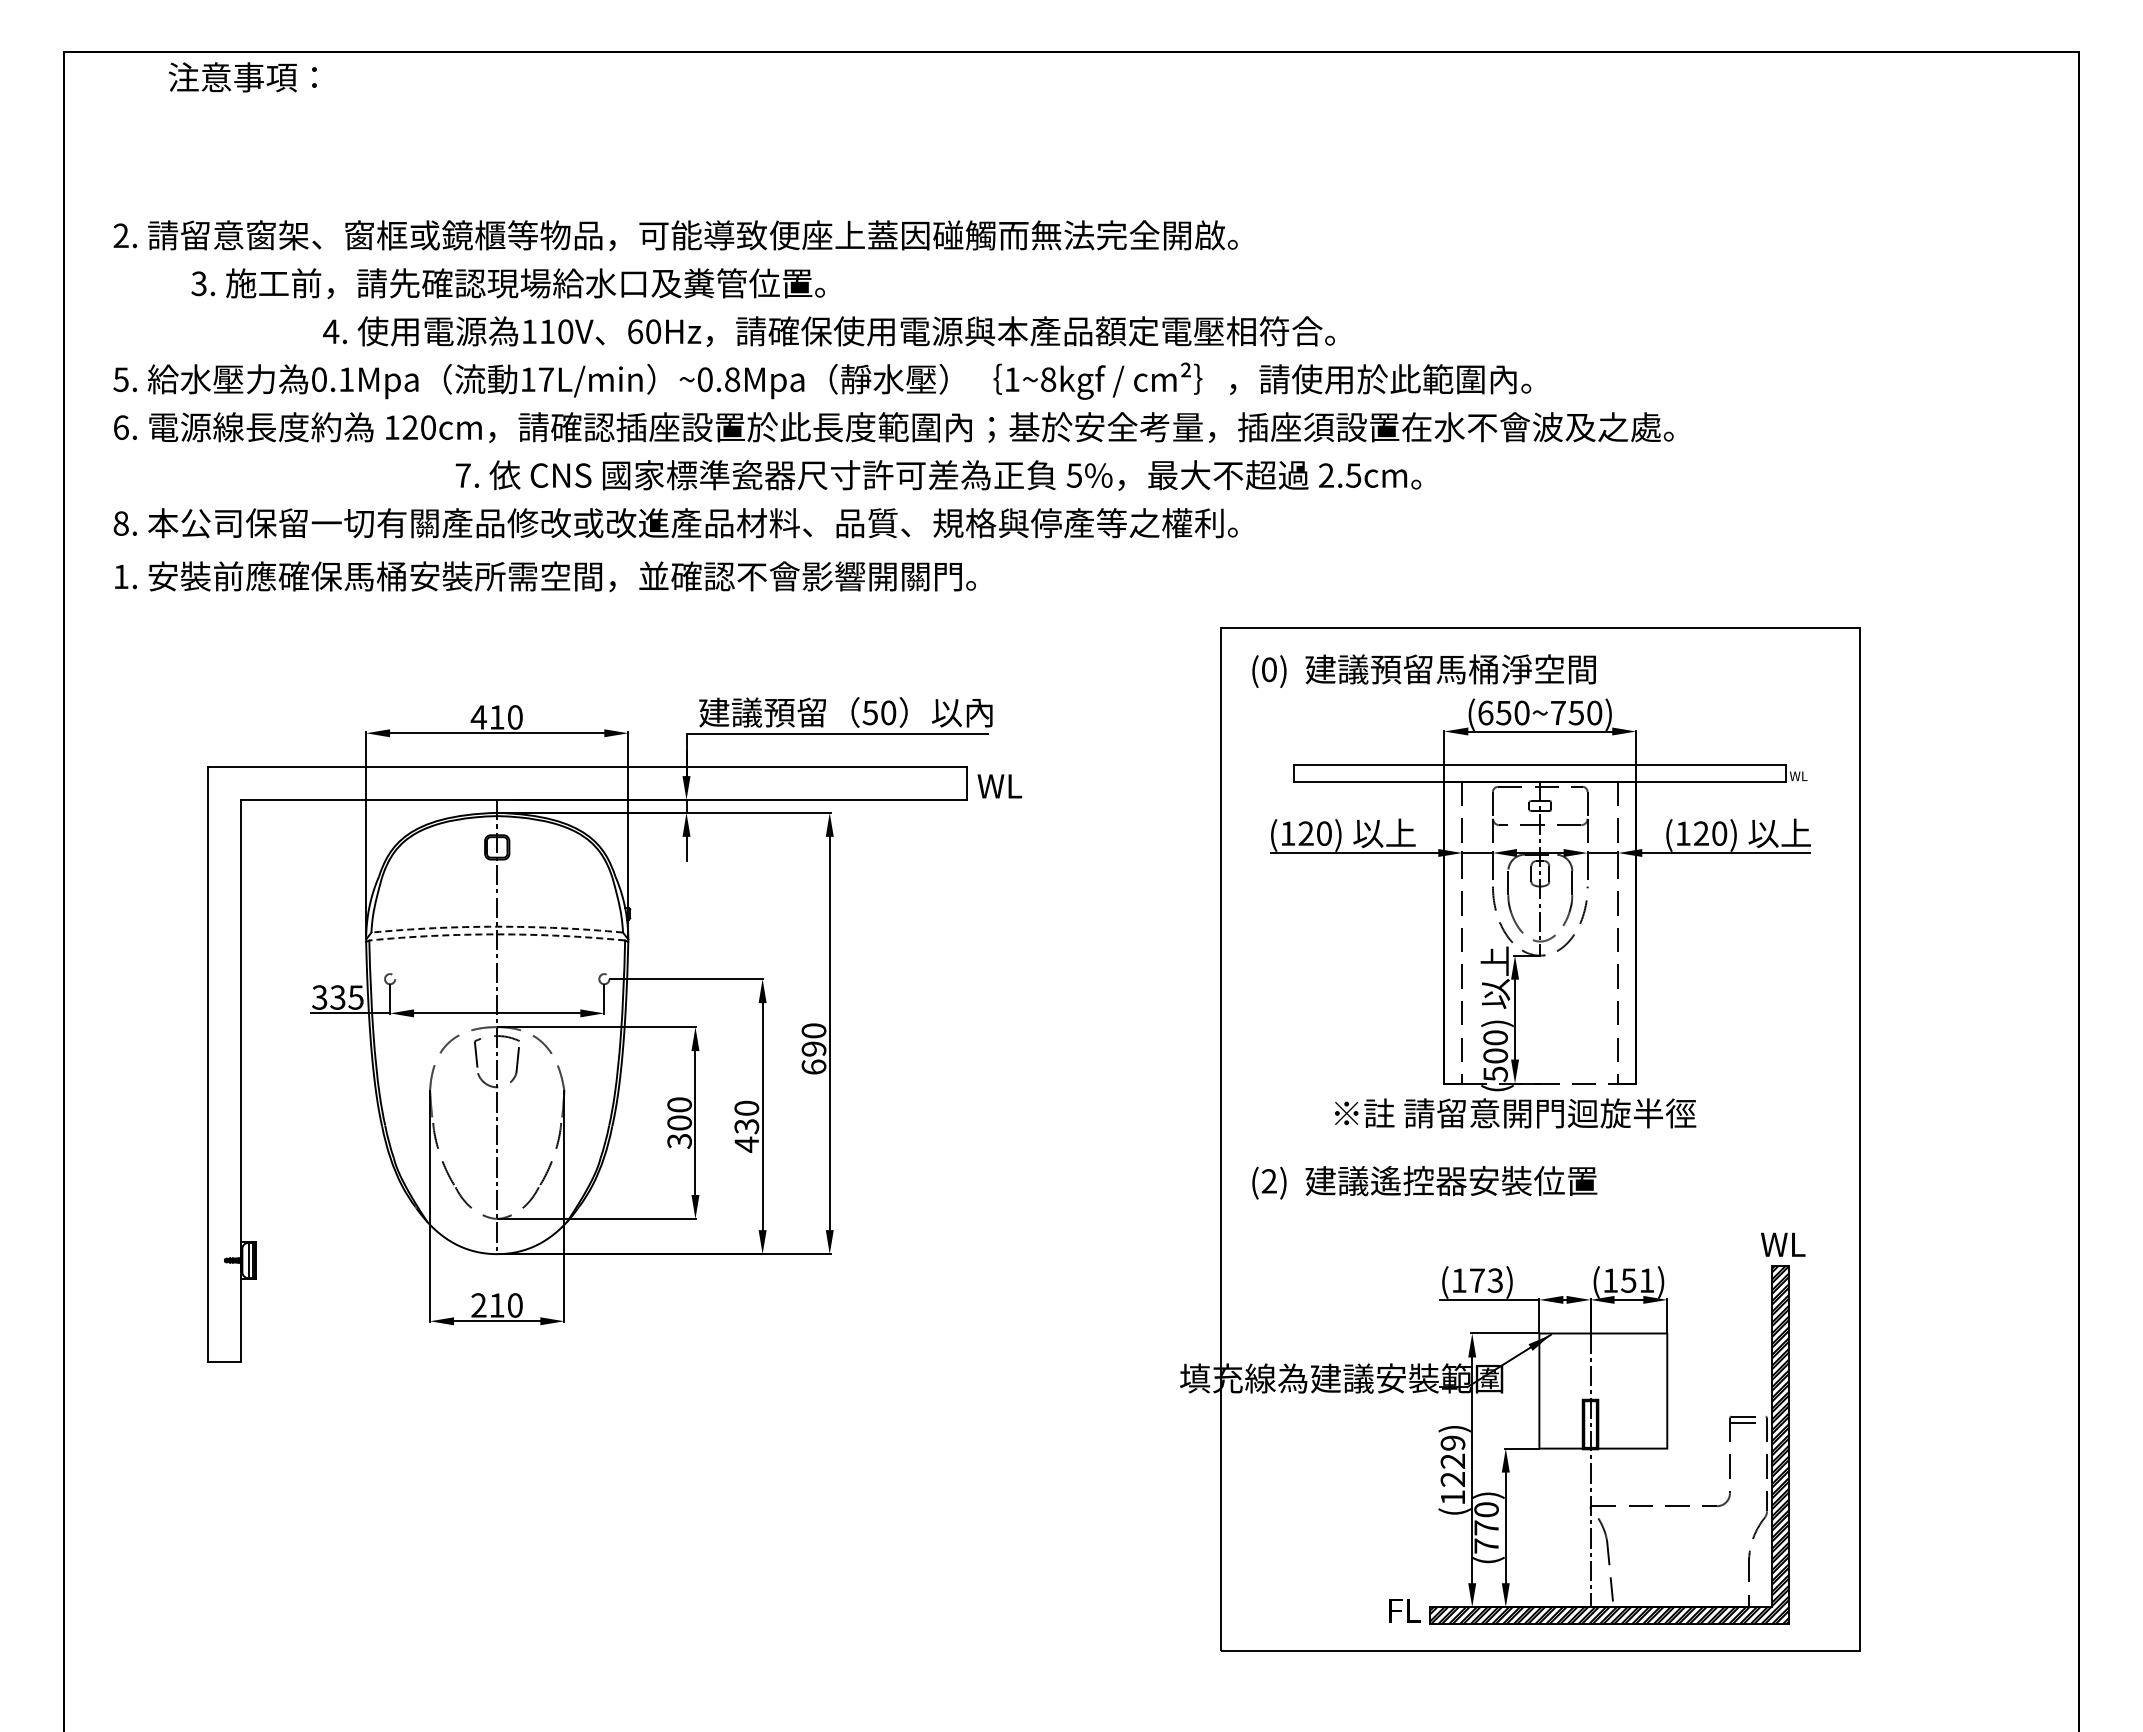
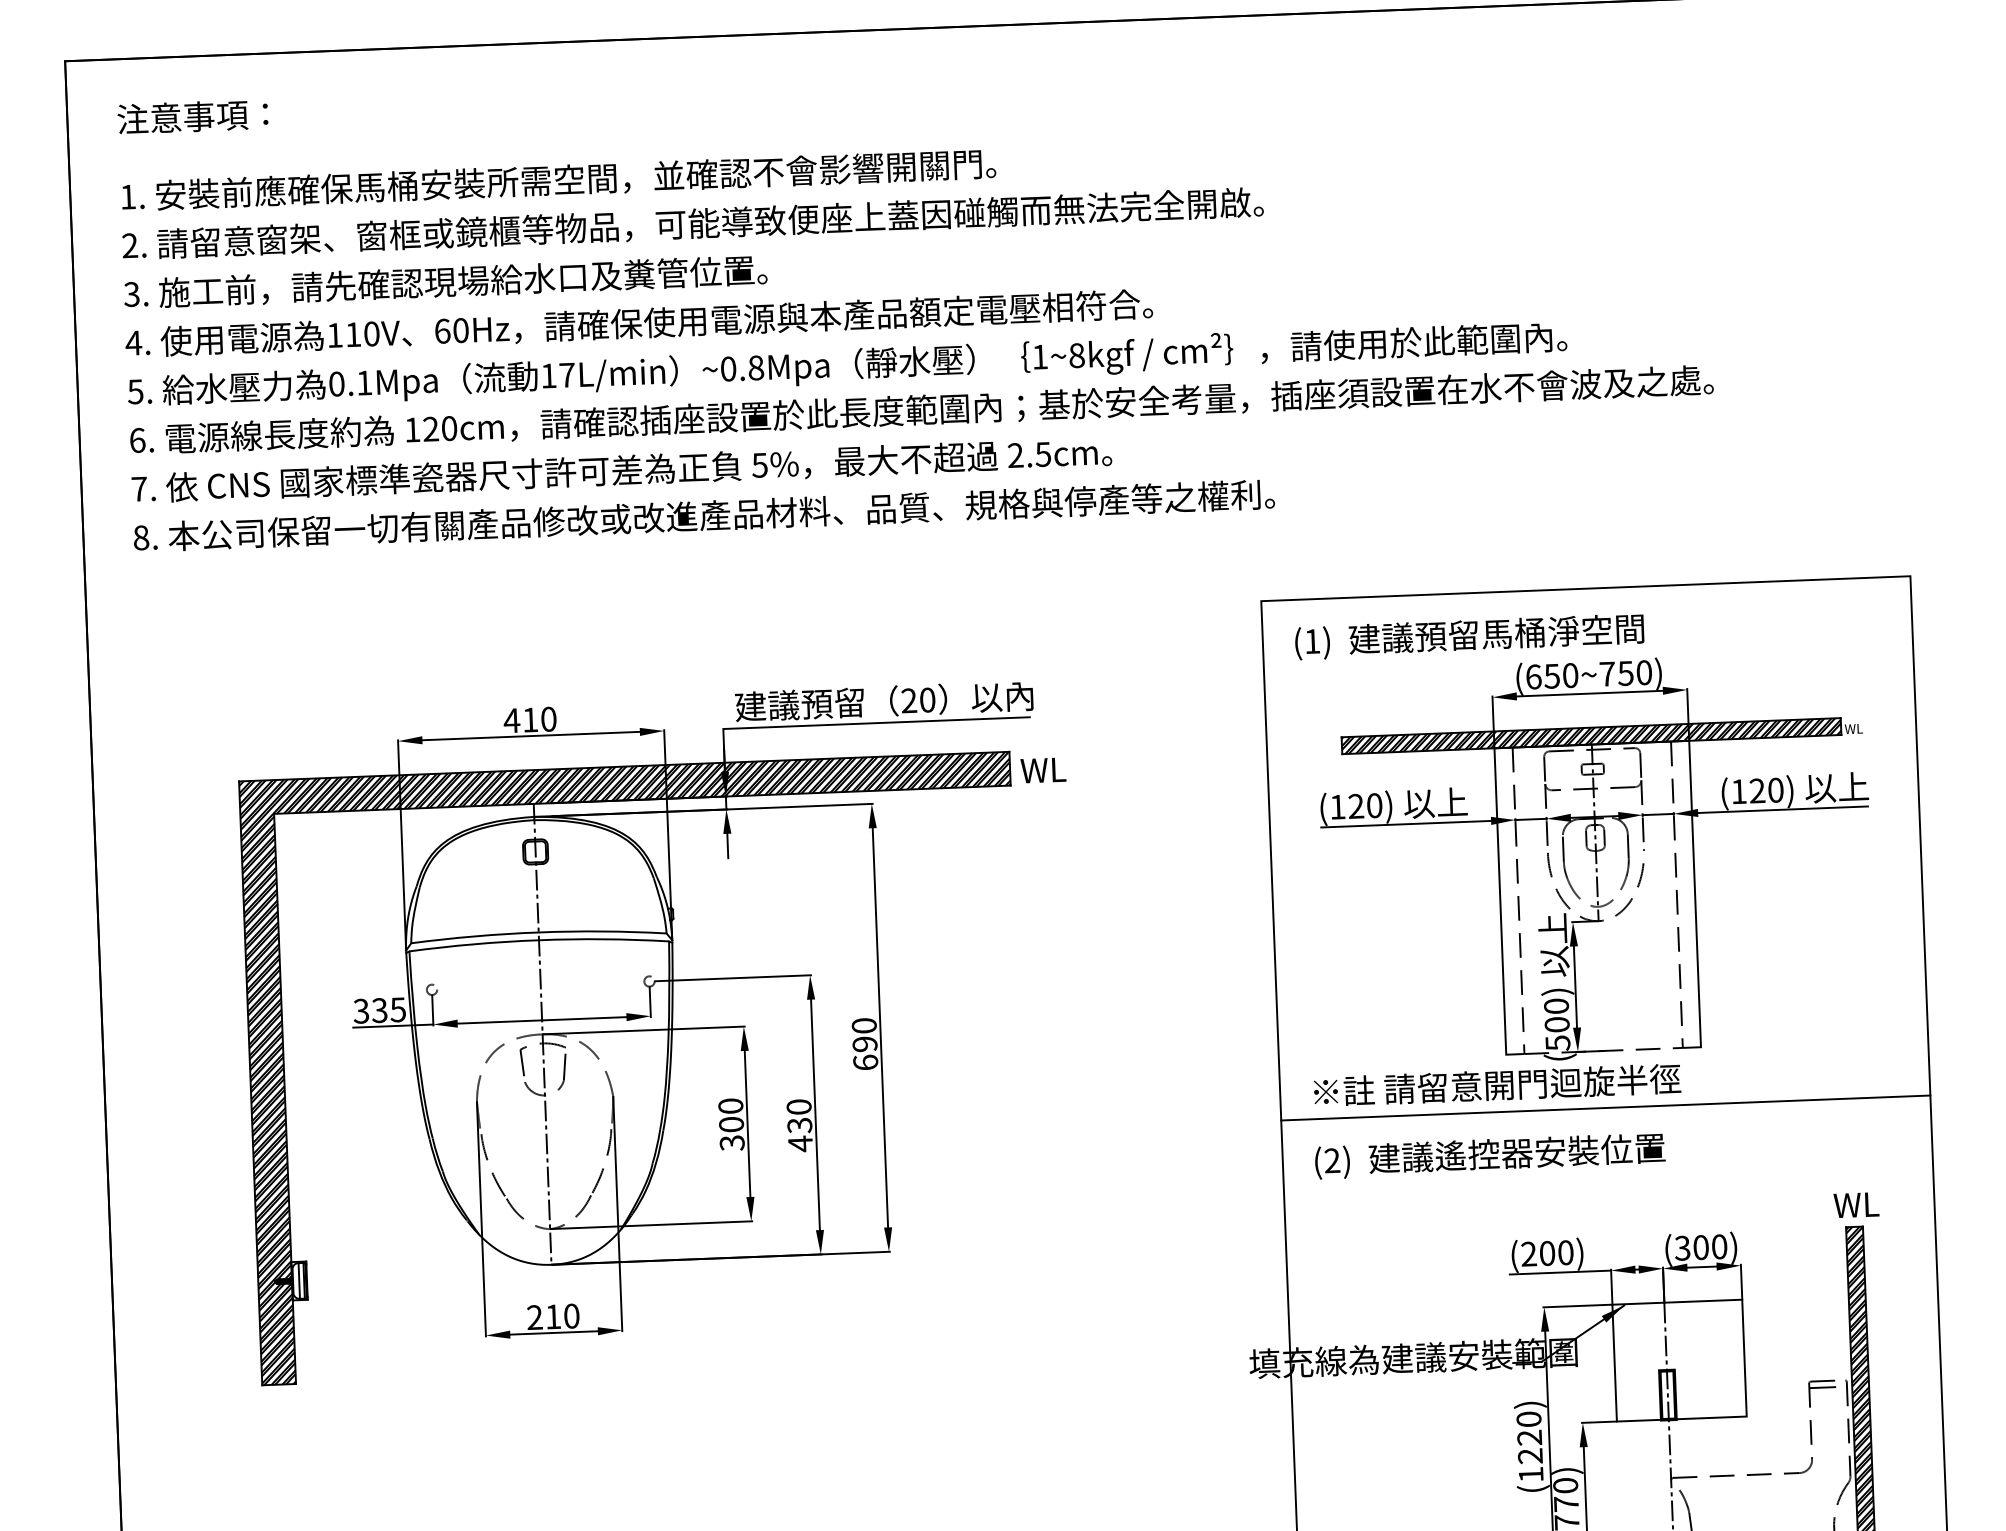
text: (242, 77) -> (192, 117), moved
text: (507, 283) -> (444, 282), moved
text: (828, 331) -> (638, 323), moved
text: (938, 475) -> (621, 470), moved
text: (545, 576) -> (558, 180), moved
text: (1269, 669) -> (1312, 641), (0) -> (1)
text: (869, 712) -> (908, 700), 50 -> 20
hatch: (1540, 773) -> (1591, 736), added
arc: (497, 926) -> (538, 932), dashed -> solid
arc: (497, 934) -> (539, 940), dashed -> solid
hatch: (587, 1063) -> (635, 1067), added
text: (1515, 1113) -> (1497, 1085), moved
line: (1540, 1139) -> (1605, 1107), added
text: (1477, 1280) -> (1547, 1253), (173) -> (200)
text: (1628, 1280) -> (1700, 1247), (151) -> (300)
text: (1452, 1442) -> (1528, 1418), (1229) -> (1220)

